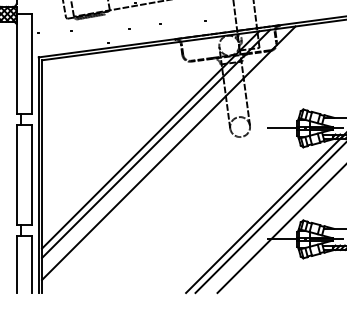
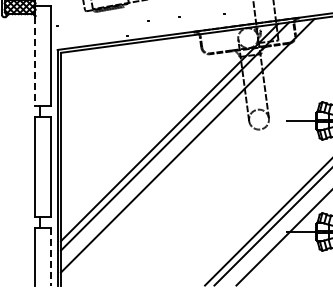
line: (16, 63) -> (35, 56), solid -> dashed
line: (32, 264) -> (51, 257), solid -> dashed

